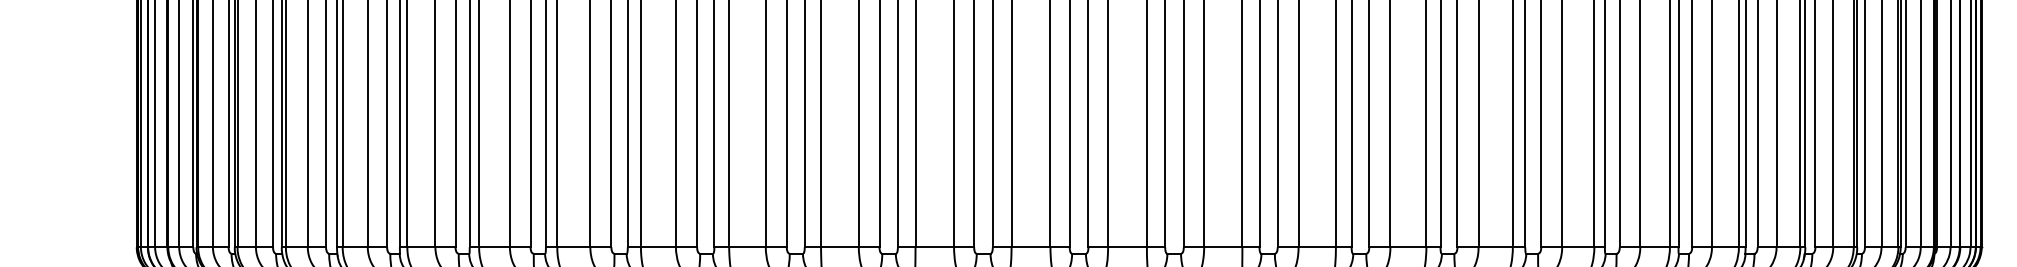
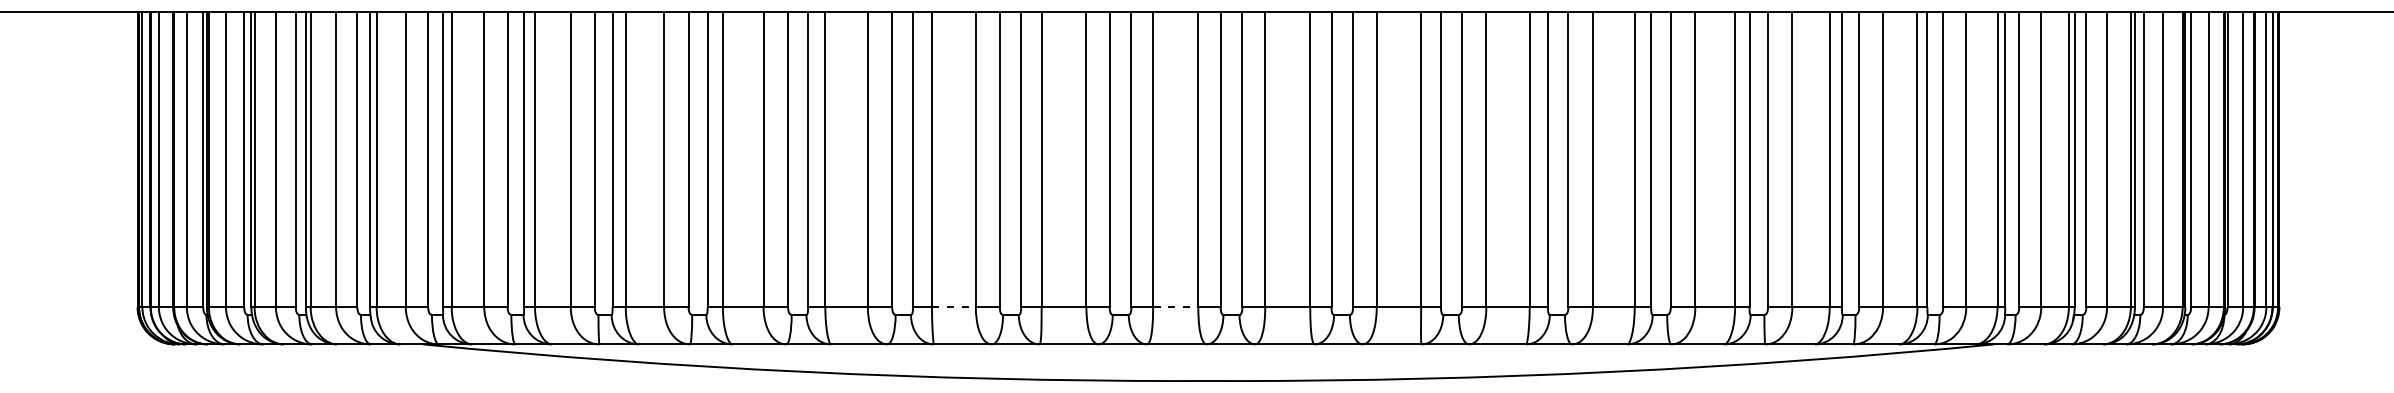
line: (839, 247) -> (953, 307), solid -> dashed
line: (1030, 247) -> (1175, 307), solid -> dashed

